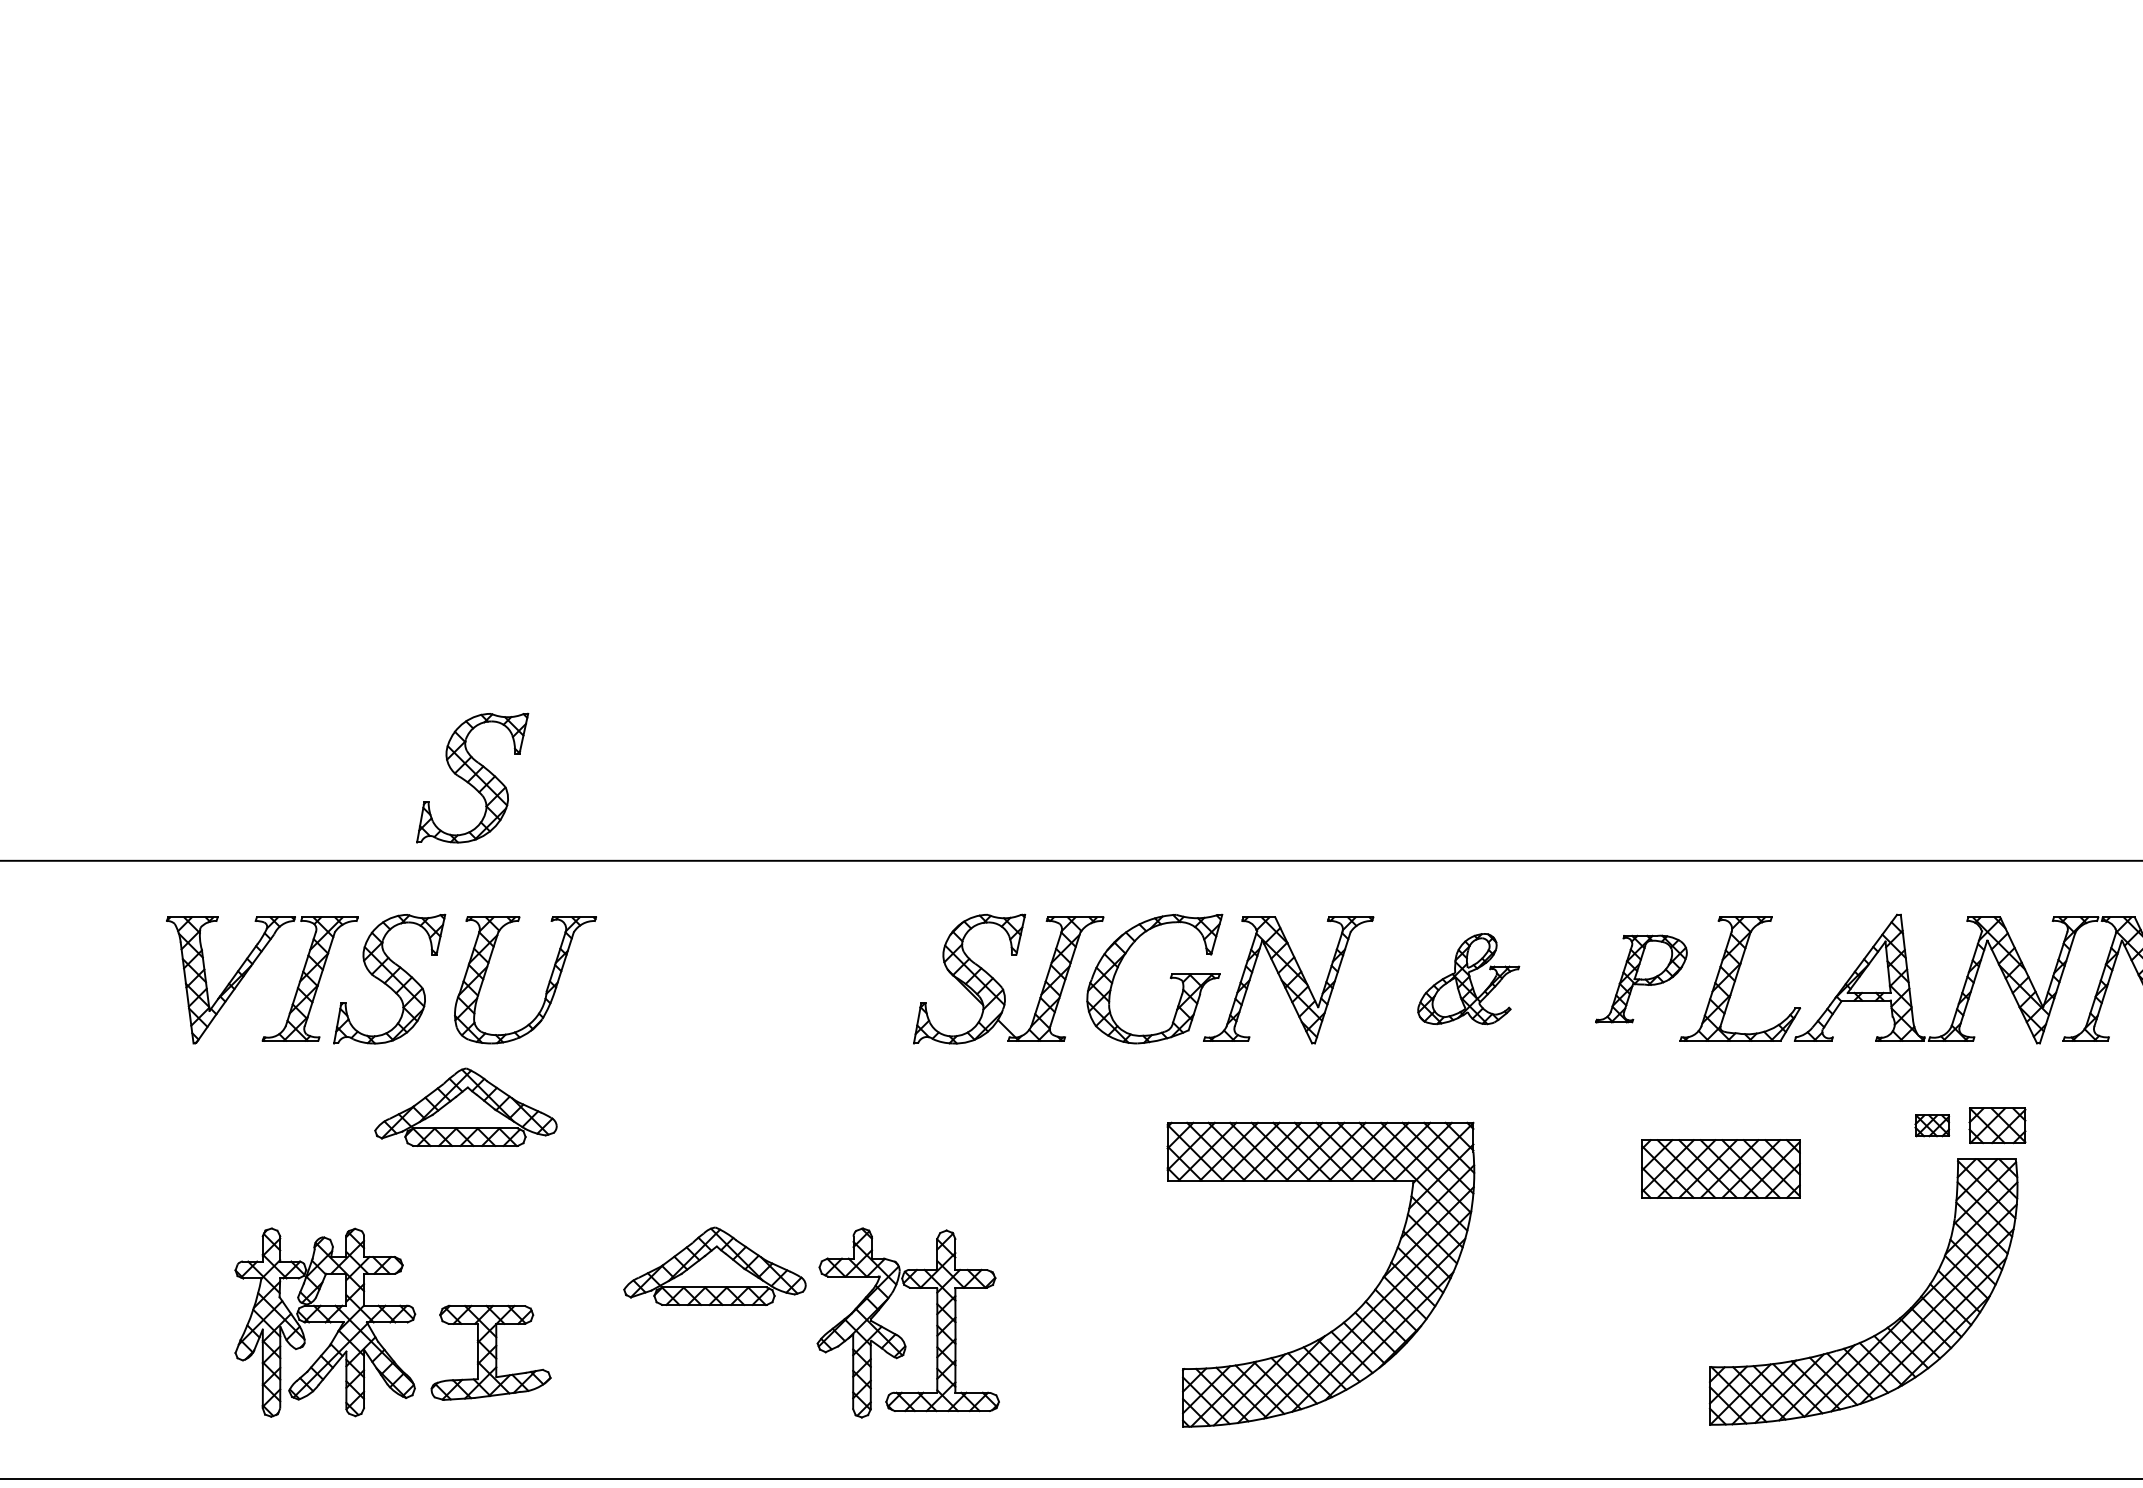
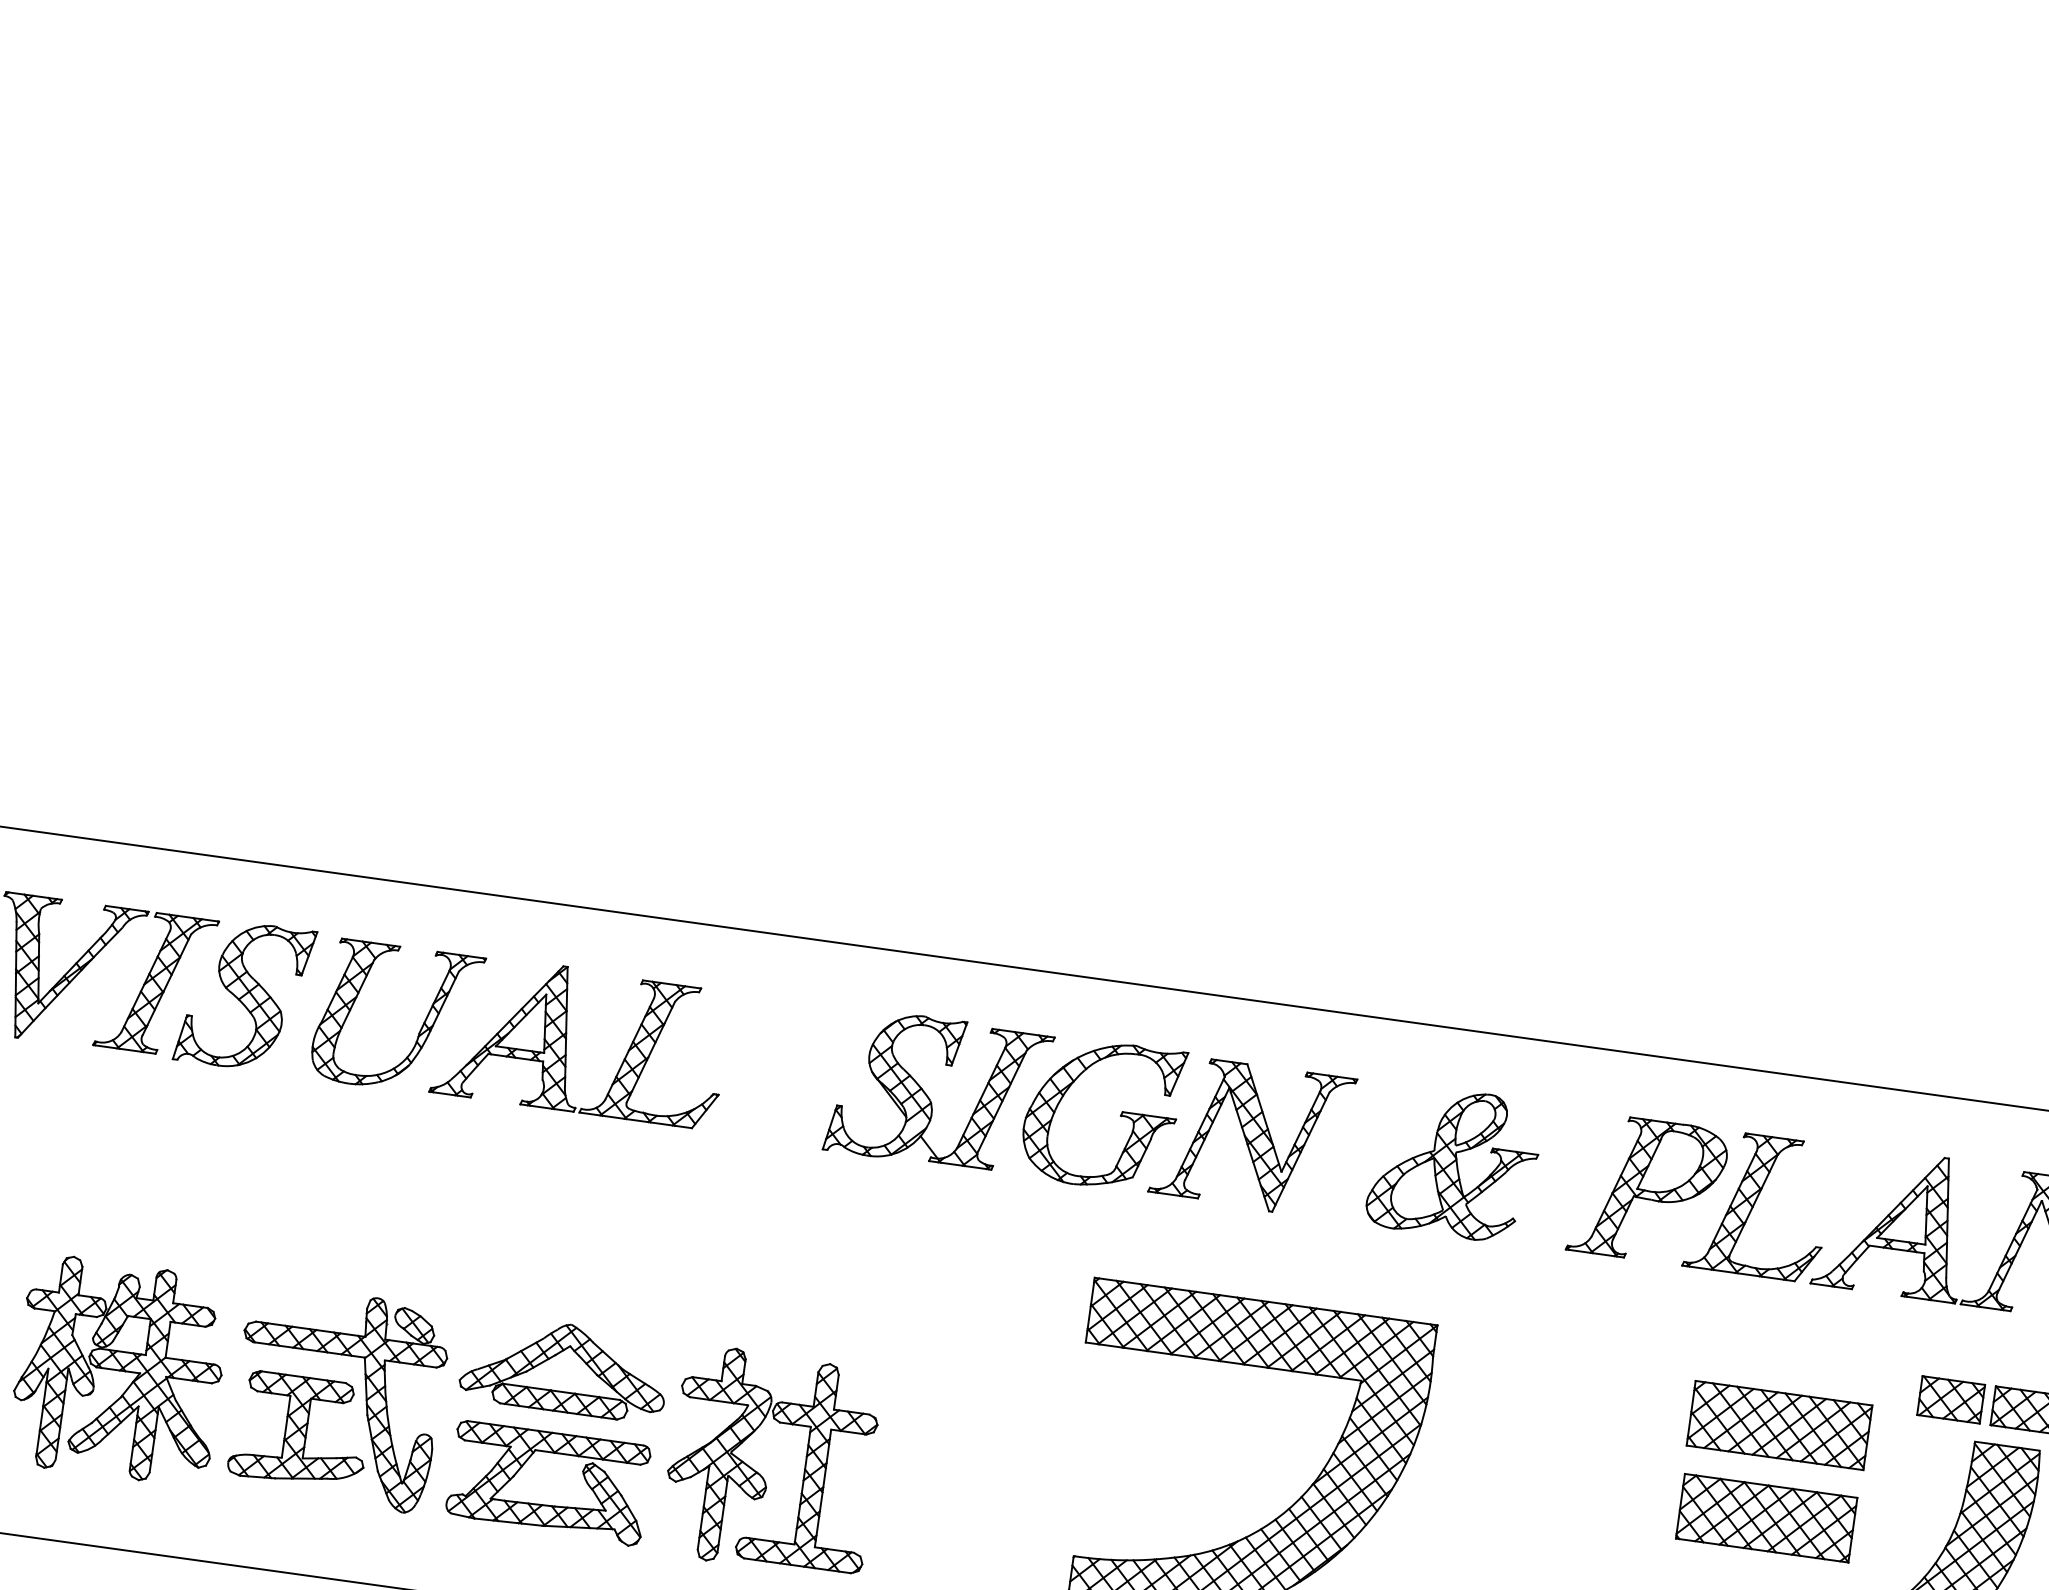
part: (472, 777) -> (369, 782), removed
part: (1468, 978) -> (1454, 1162), size x1.43
part: (1641, 978) -> (1648, 1189), size x1.43
part: (677, 981) -> (567, 1043), added
part: (465, 1106) -> (310, 1150), removed
part: (1932, 1125) -> (1951, 1399), size x1.67
part: (1720, 1168) -> (1779, 1424), moved
part: (1784, 1251) -> (1766, 1517), added
part: (543, 1315) -> (365, 1396), added
part: (715, 1387) -> (546, 1504), added

